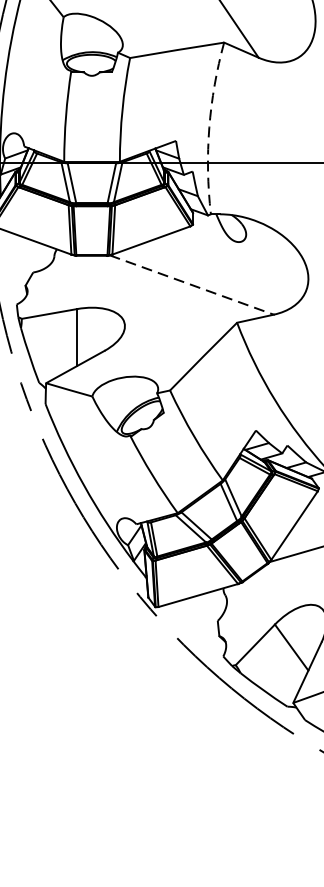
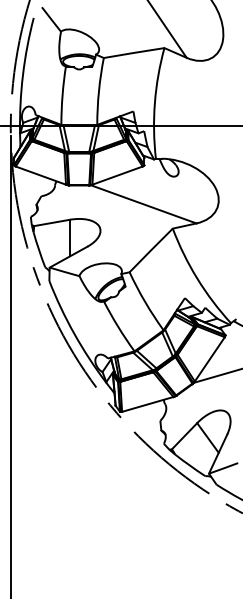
arc: (208, 128) -> (154, 103), dashed -> solid
line: (193, 285) -> (144, 204), dashed -> solid

